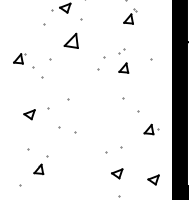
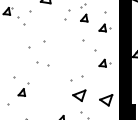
part: (151, 81) -> (104, 27), added
part: (29, 114) -> (15, 52), removed
part: (117, 173) -> (79, 95), size x1.6
part: (153, 179) -> (106, 99), size x1.6

